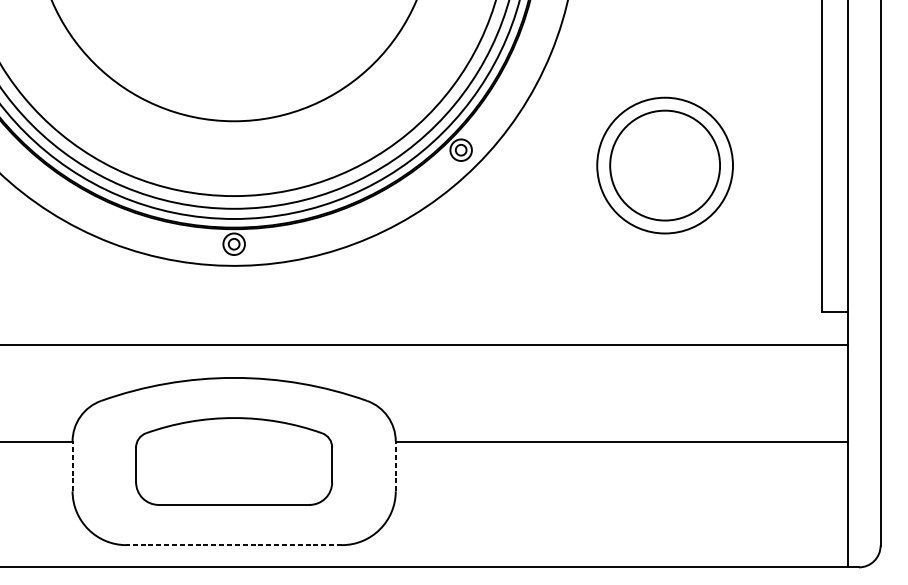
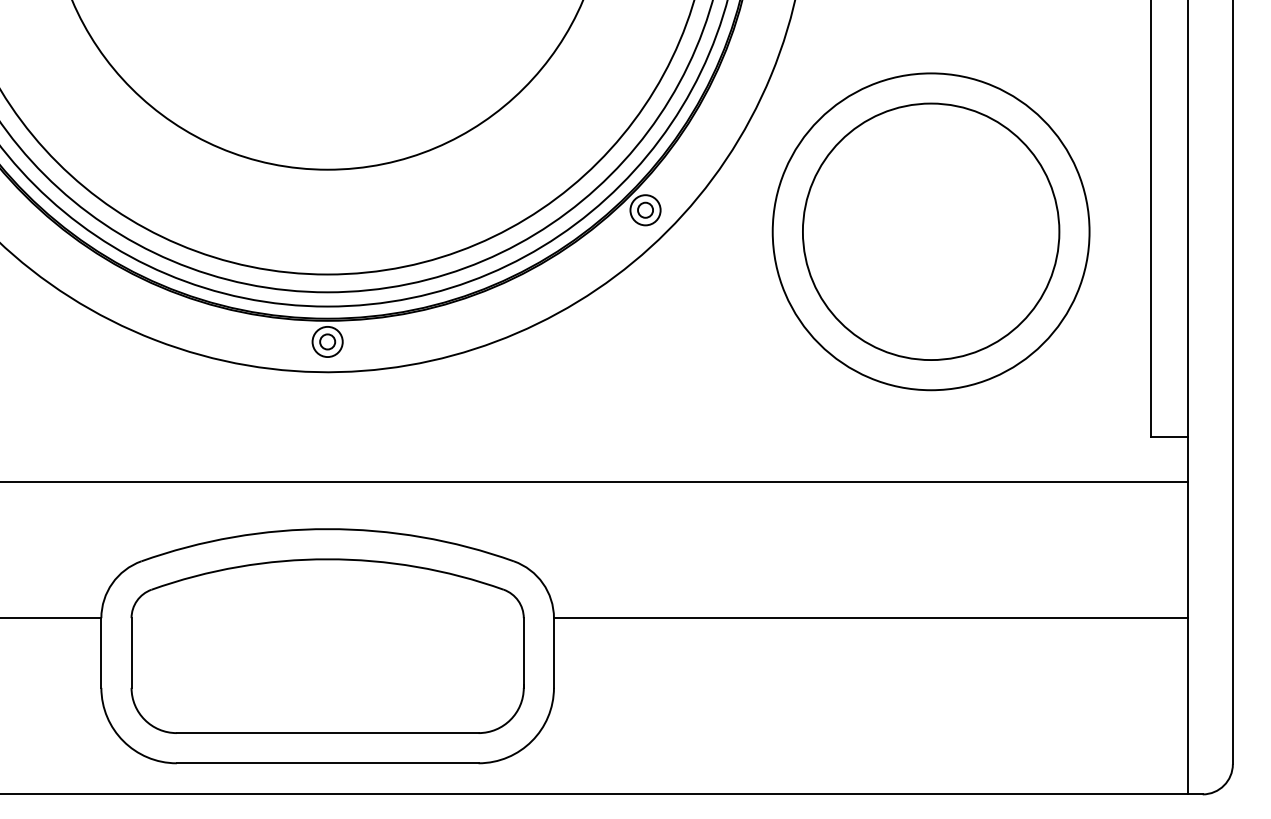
circle: (664, 165) -> (930, 231), size x1.67
circle: (664, 165) -> (930, 231), size x1.67
part: (234, 461) -> (327, 645), size x1.43
line: (72, 466) -> (101, 653), dashed -> solid
line: (395, 466) -> (553, 653), dashed -> solid
line: (234, 545) -> (327, 763), dashed -> solid

